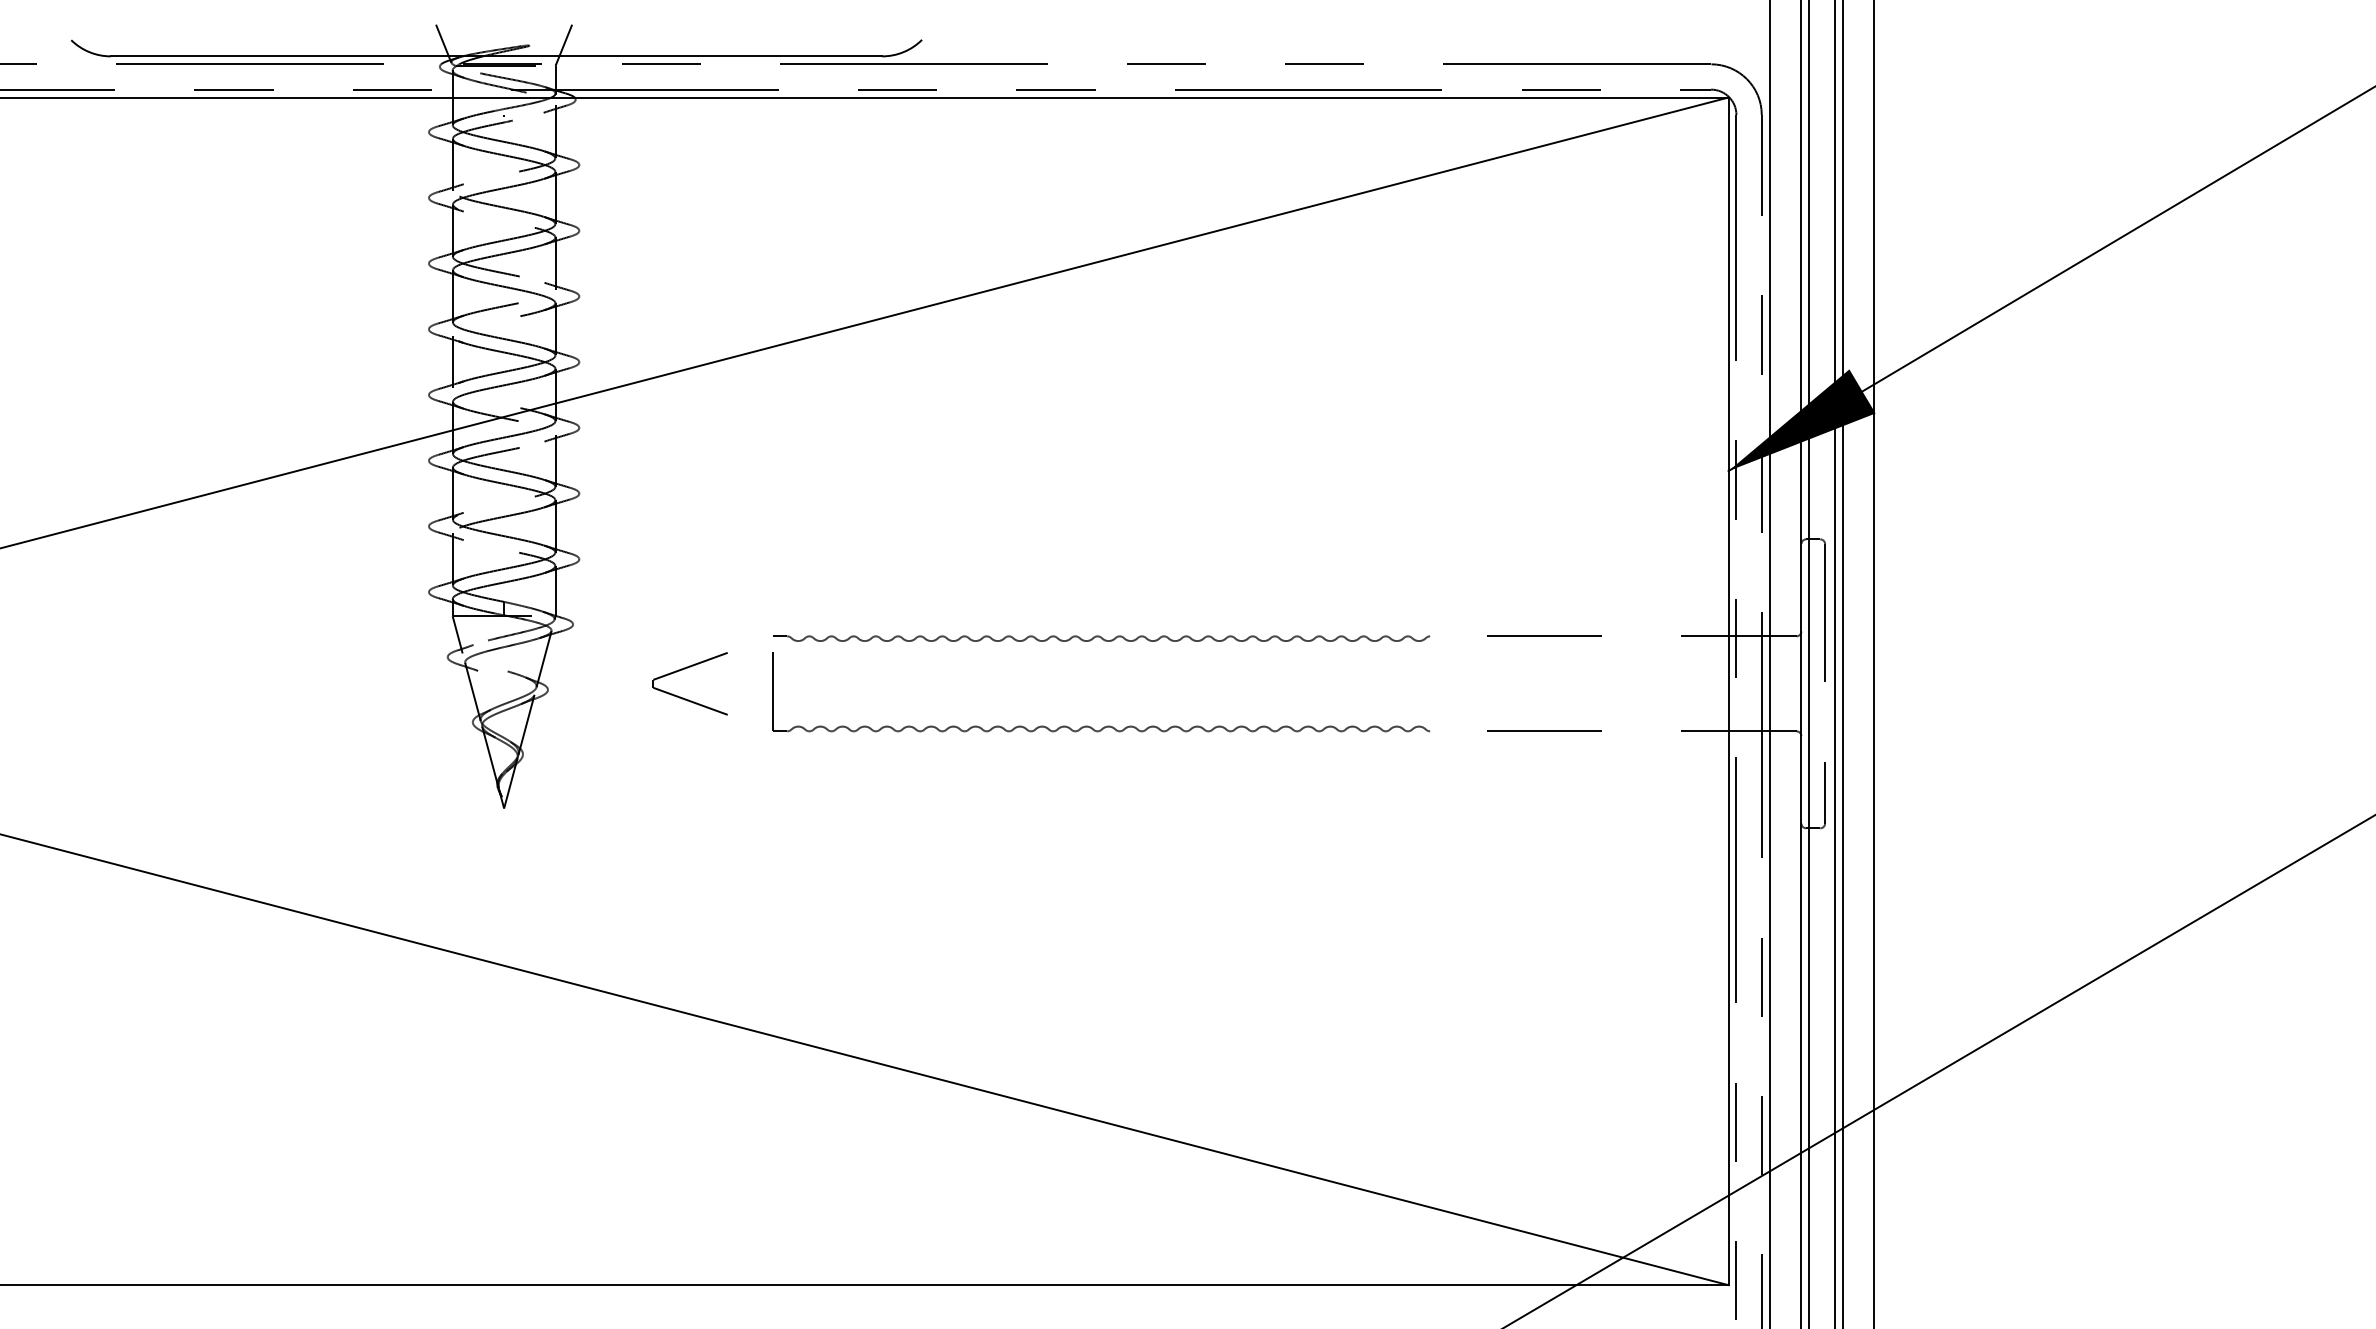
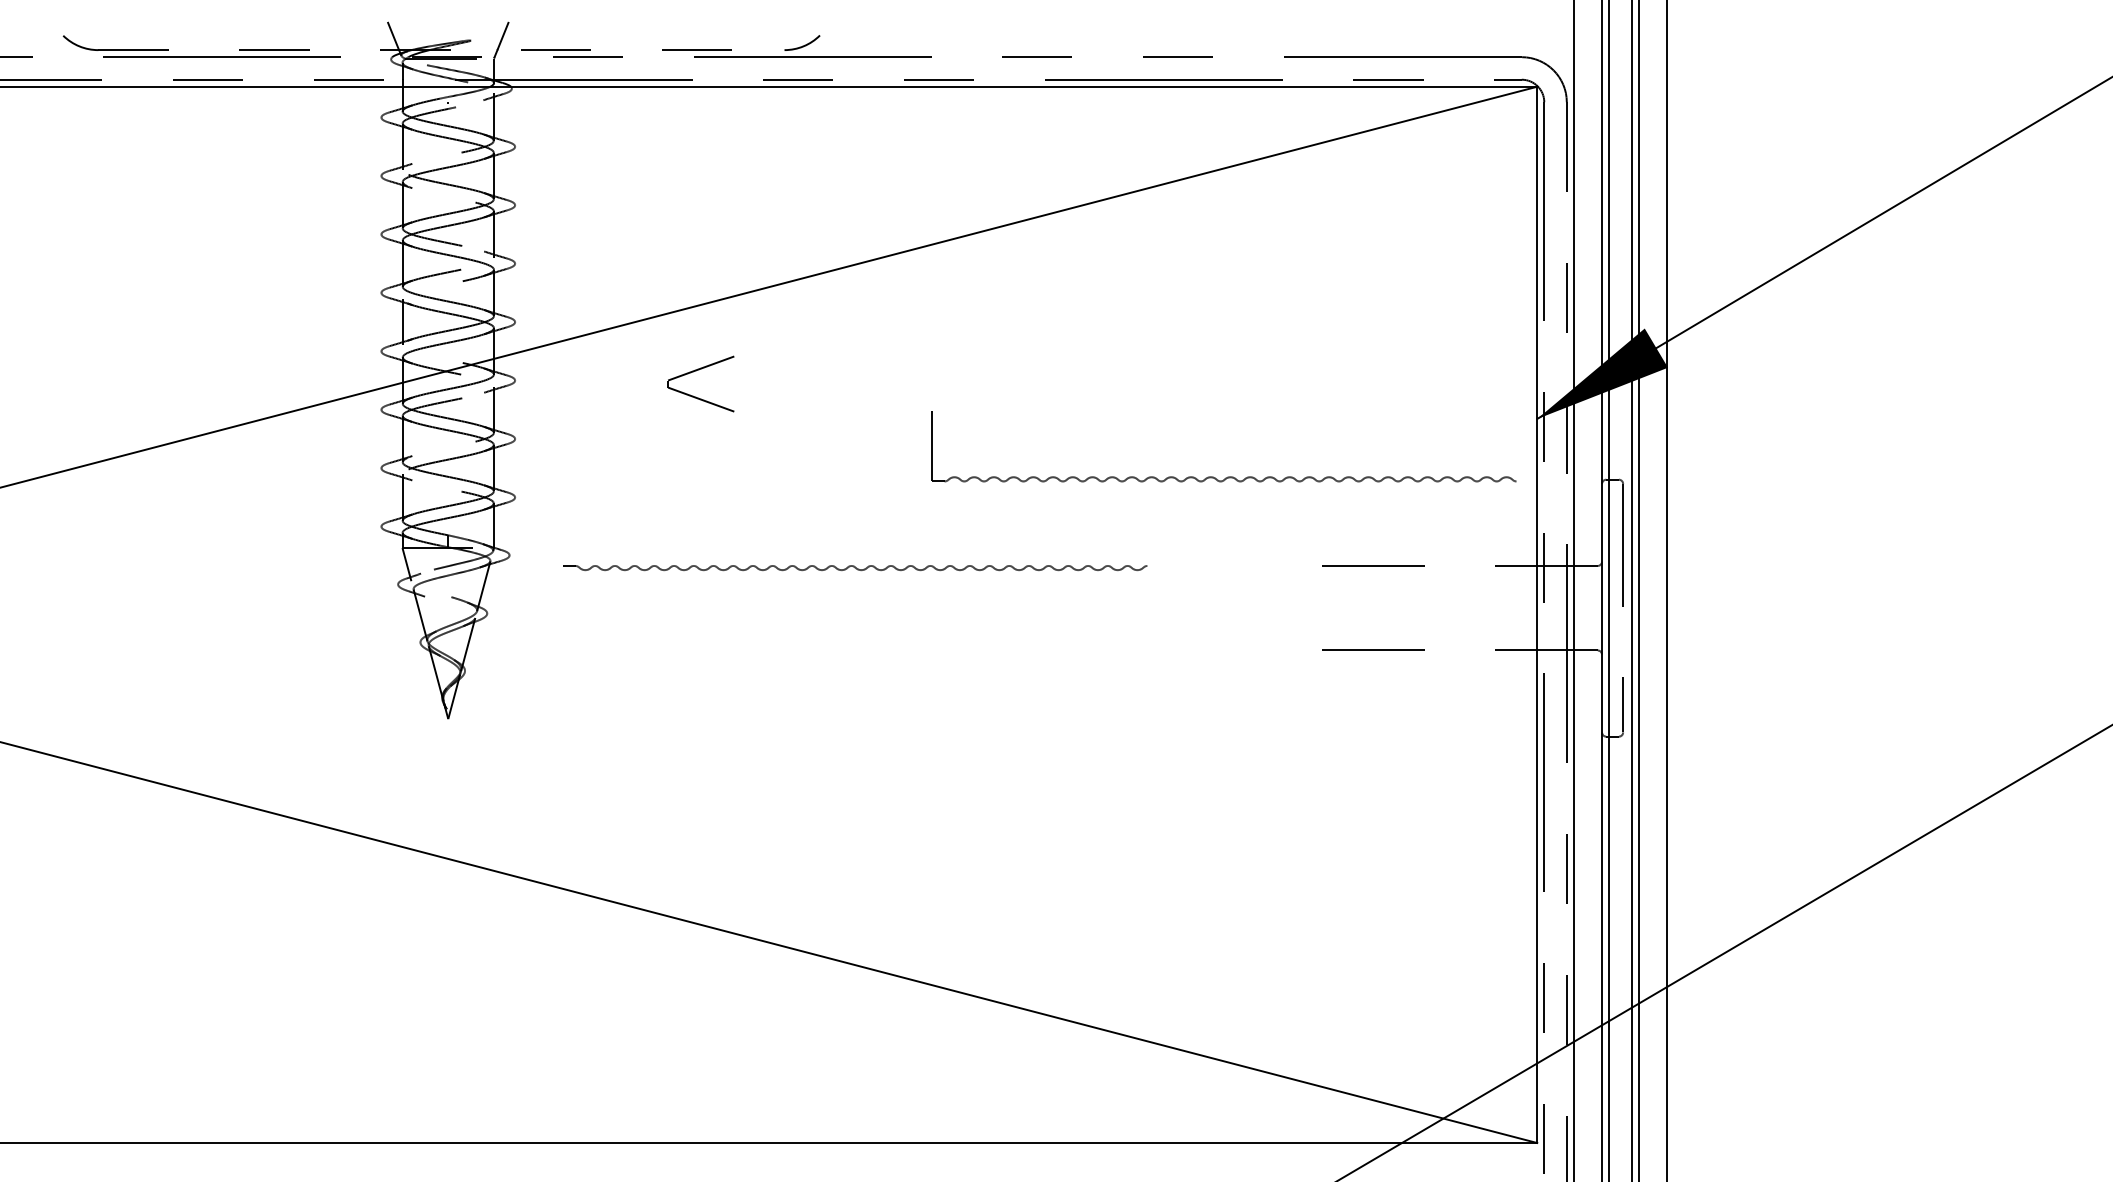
line: (496, 56) -> (441, 50), solid -> dashed
part: (1101, 638) -> (855, 567), moved
part: (685, 669) -> (696, 371), moved
part: (1107, 725) -> (1229, 476), moved

